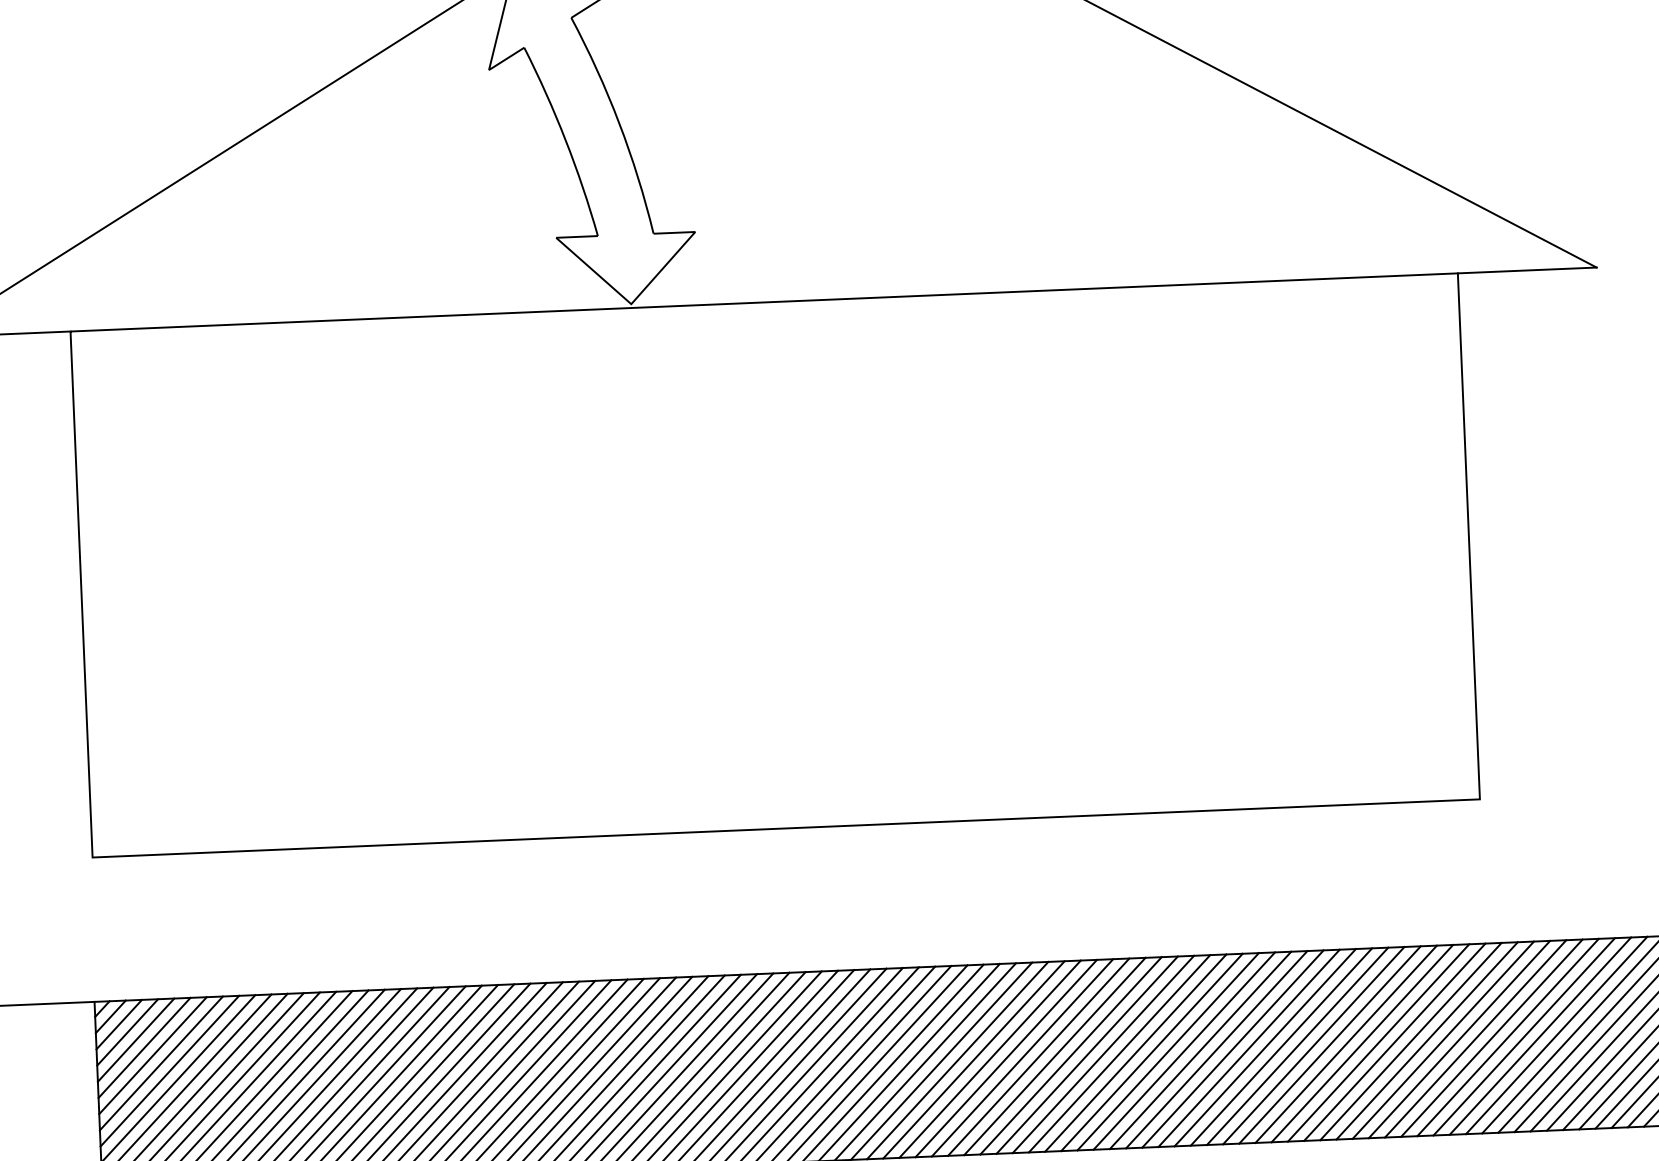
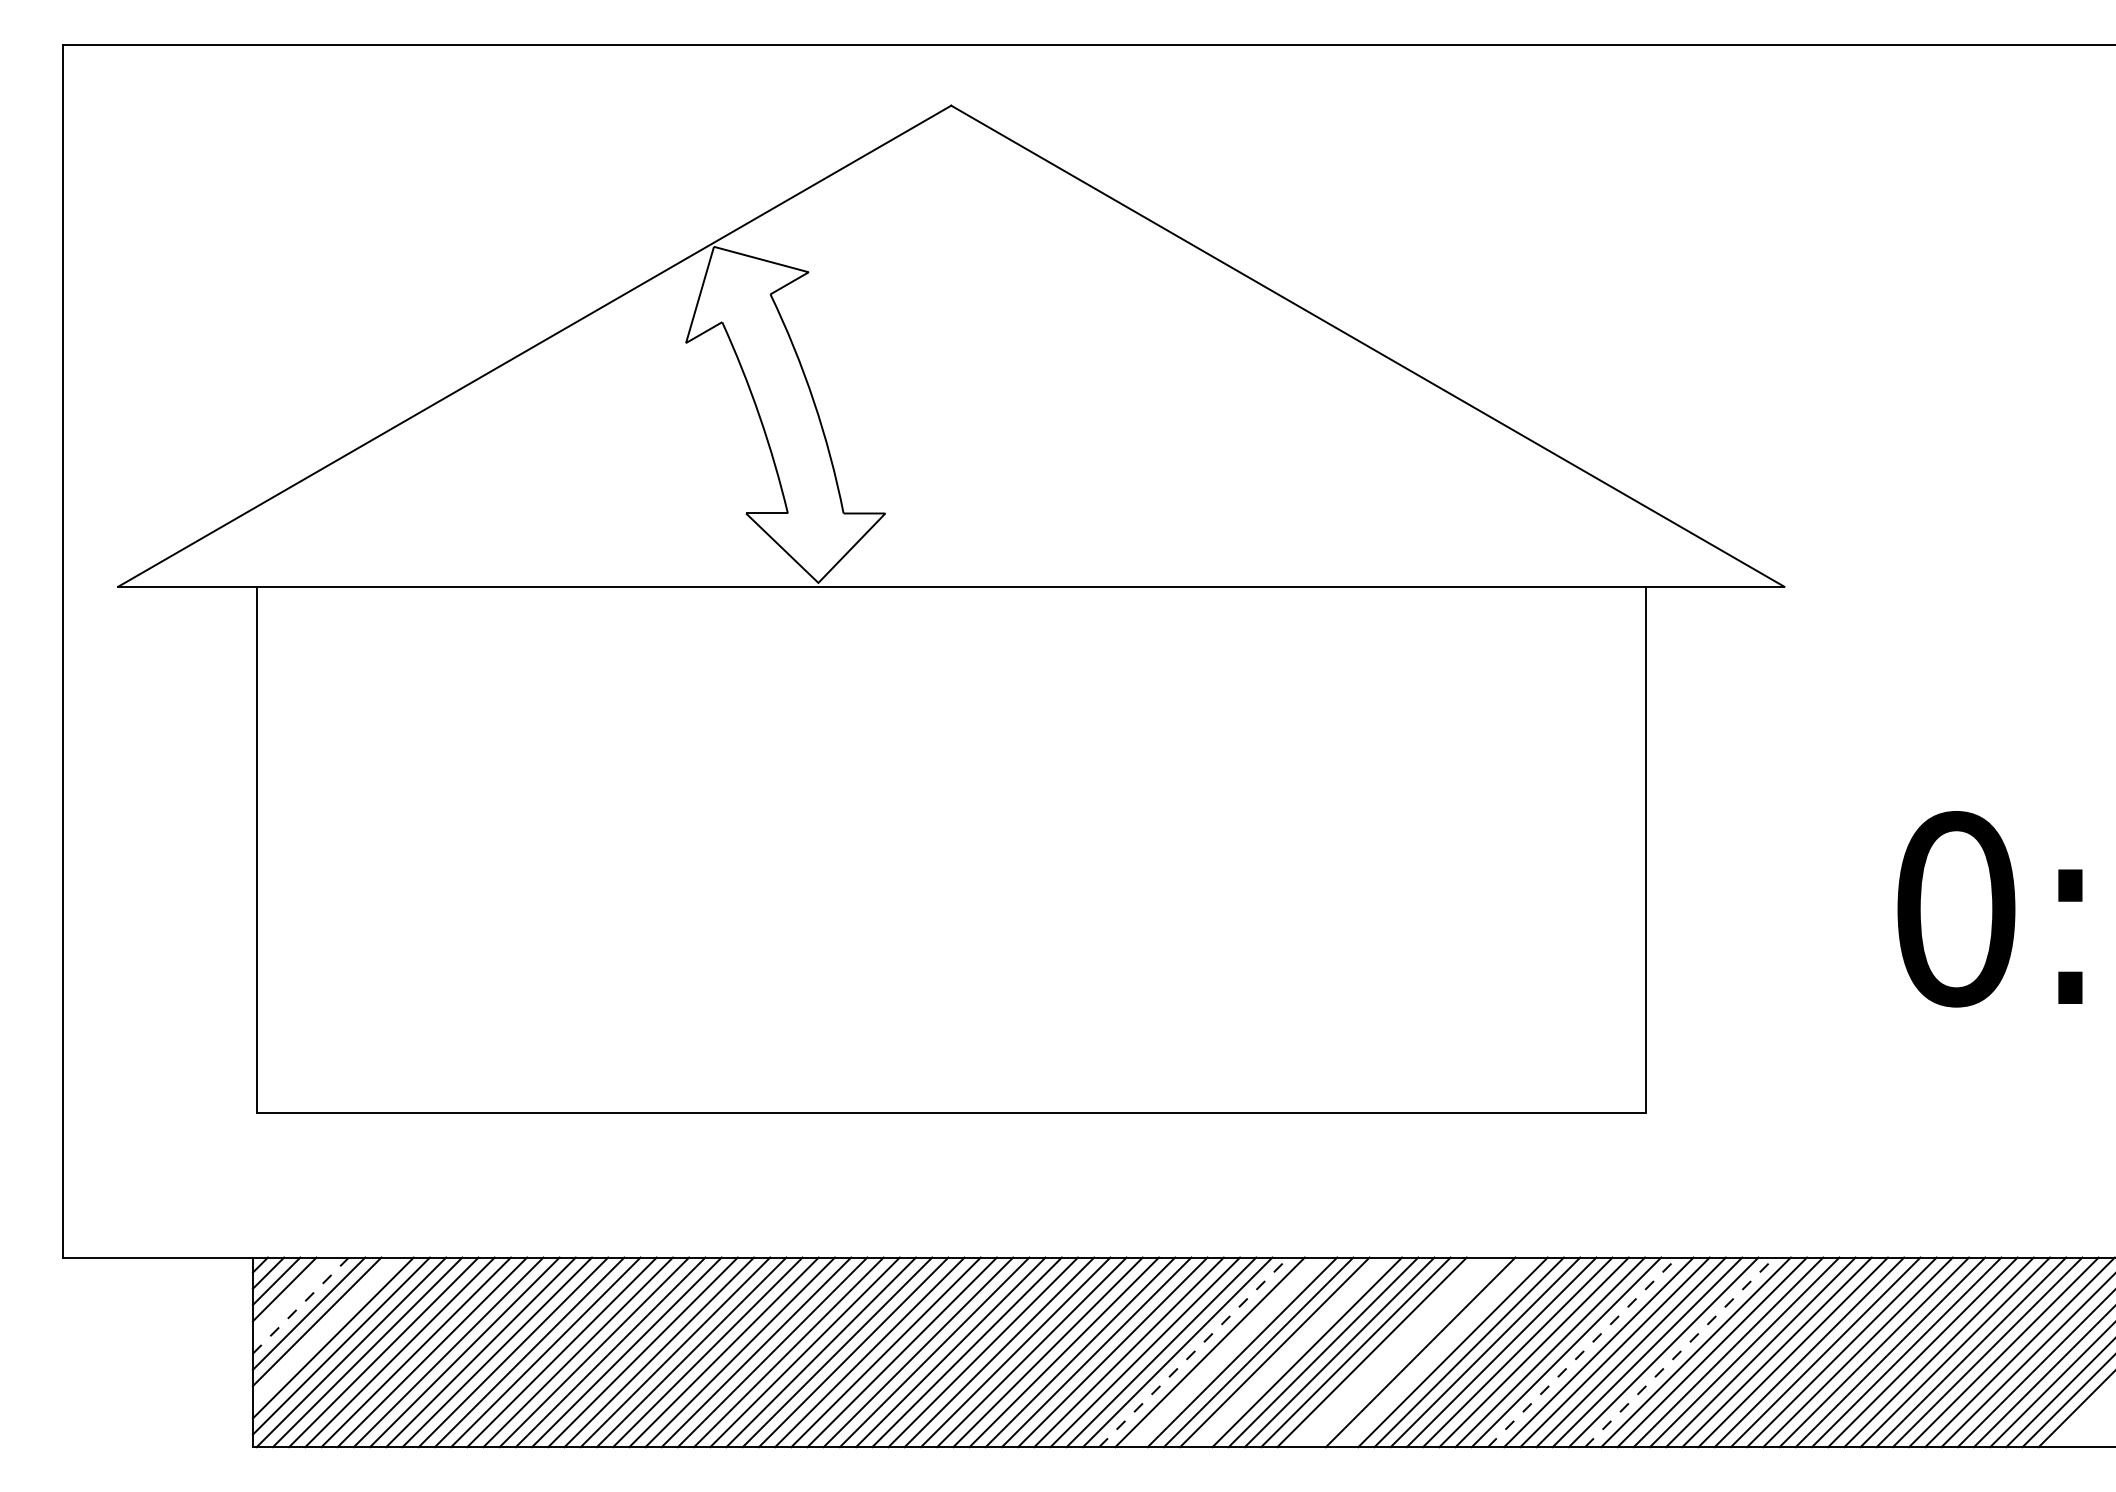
line: (1524, 1036) -> (1680, 1352), solid -> dashed
line: (135, 1040) -> (292, 1297), removed
line: (1427, 1041) -> (1583, 1352), solid -> dashed
line: (144, 1047) -> (300, 1305), solid -> dashed
line: (1281, 1047) -> (1436, 1352), removed
line: (1249, 1048) -> (1404, 1352), removed
line: (1233, 1049) -> (1388, 1352), removed
line: (1135, 1053) -> (1290, 1352), removed
line: (1071, 1055) -> (1226, 1352), removed
line: (1039, 1057) -> (1194, 1352), solid -> dashed
line: (169, 1070) -> (324, 1329), removed

